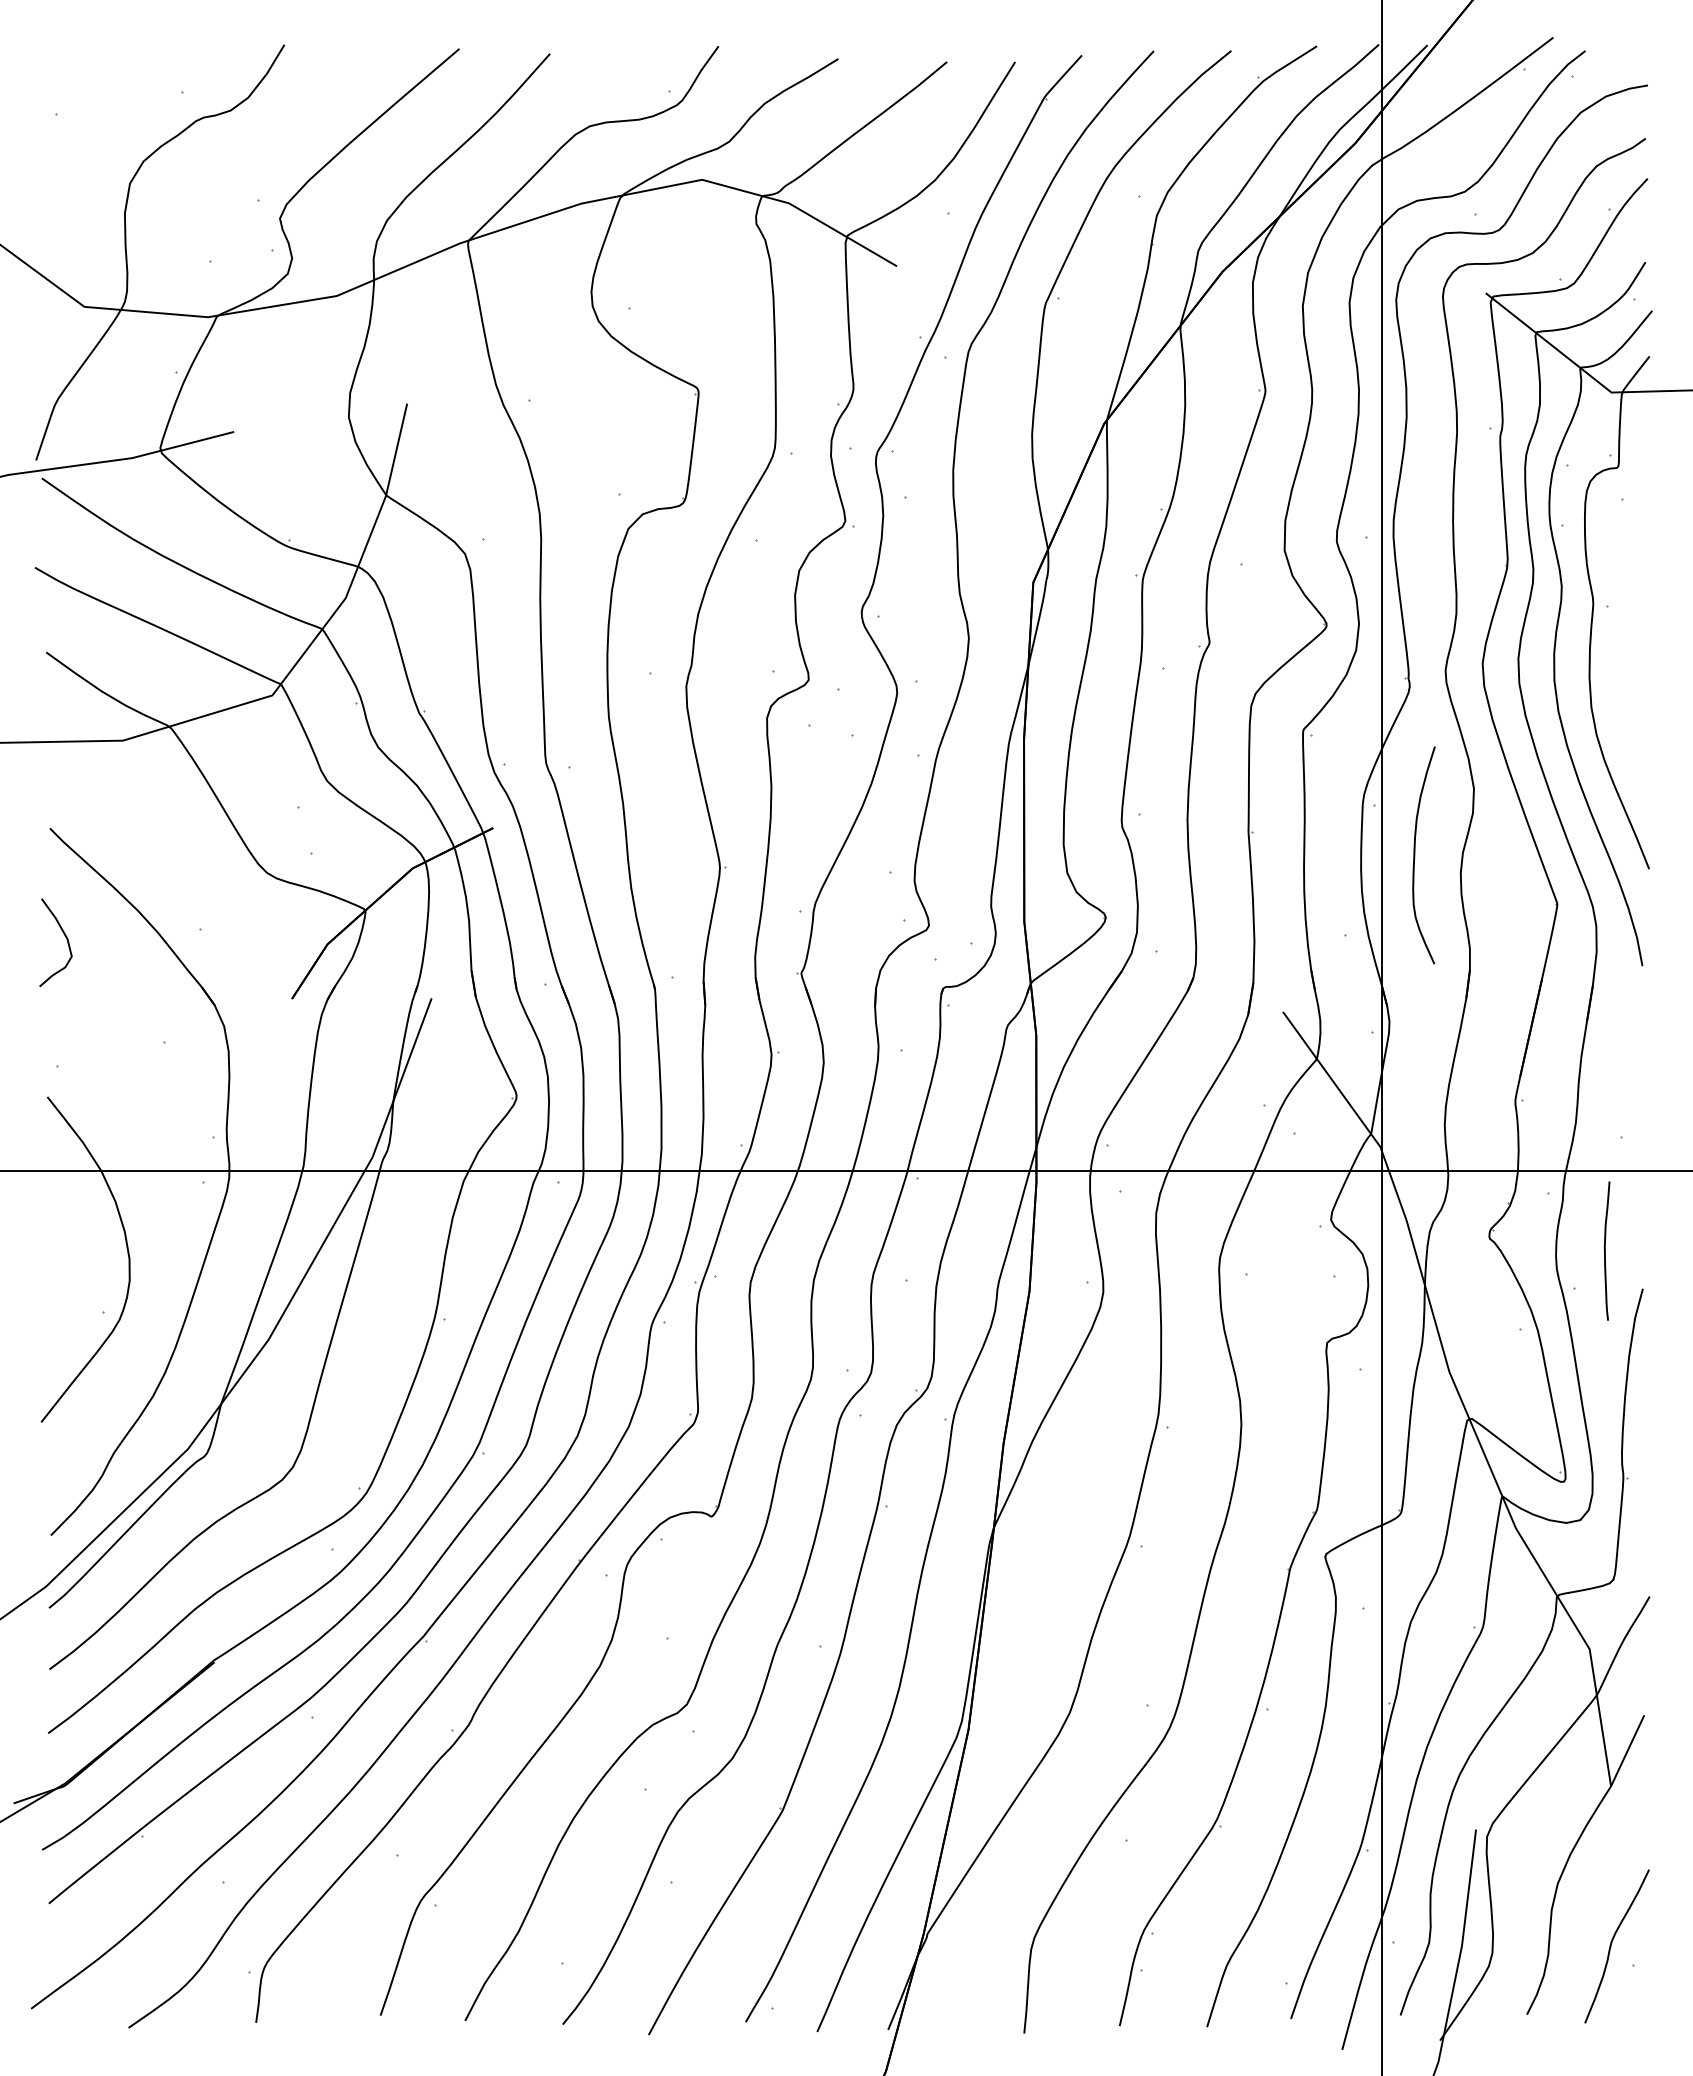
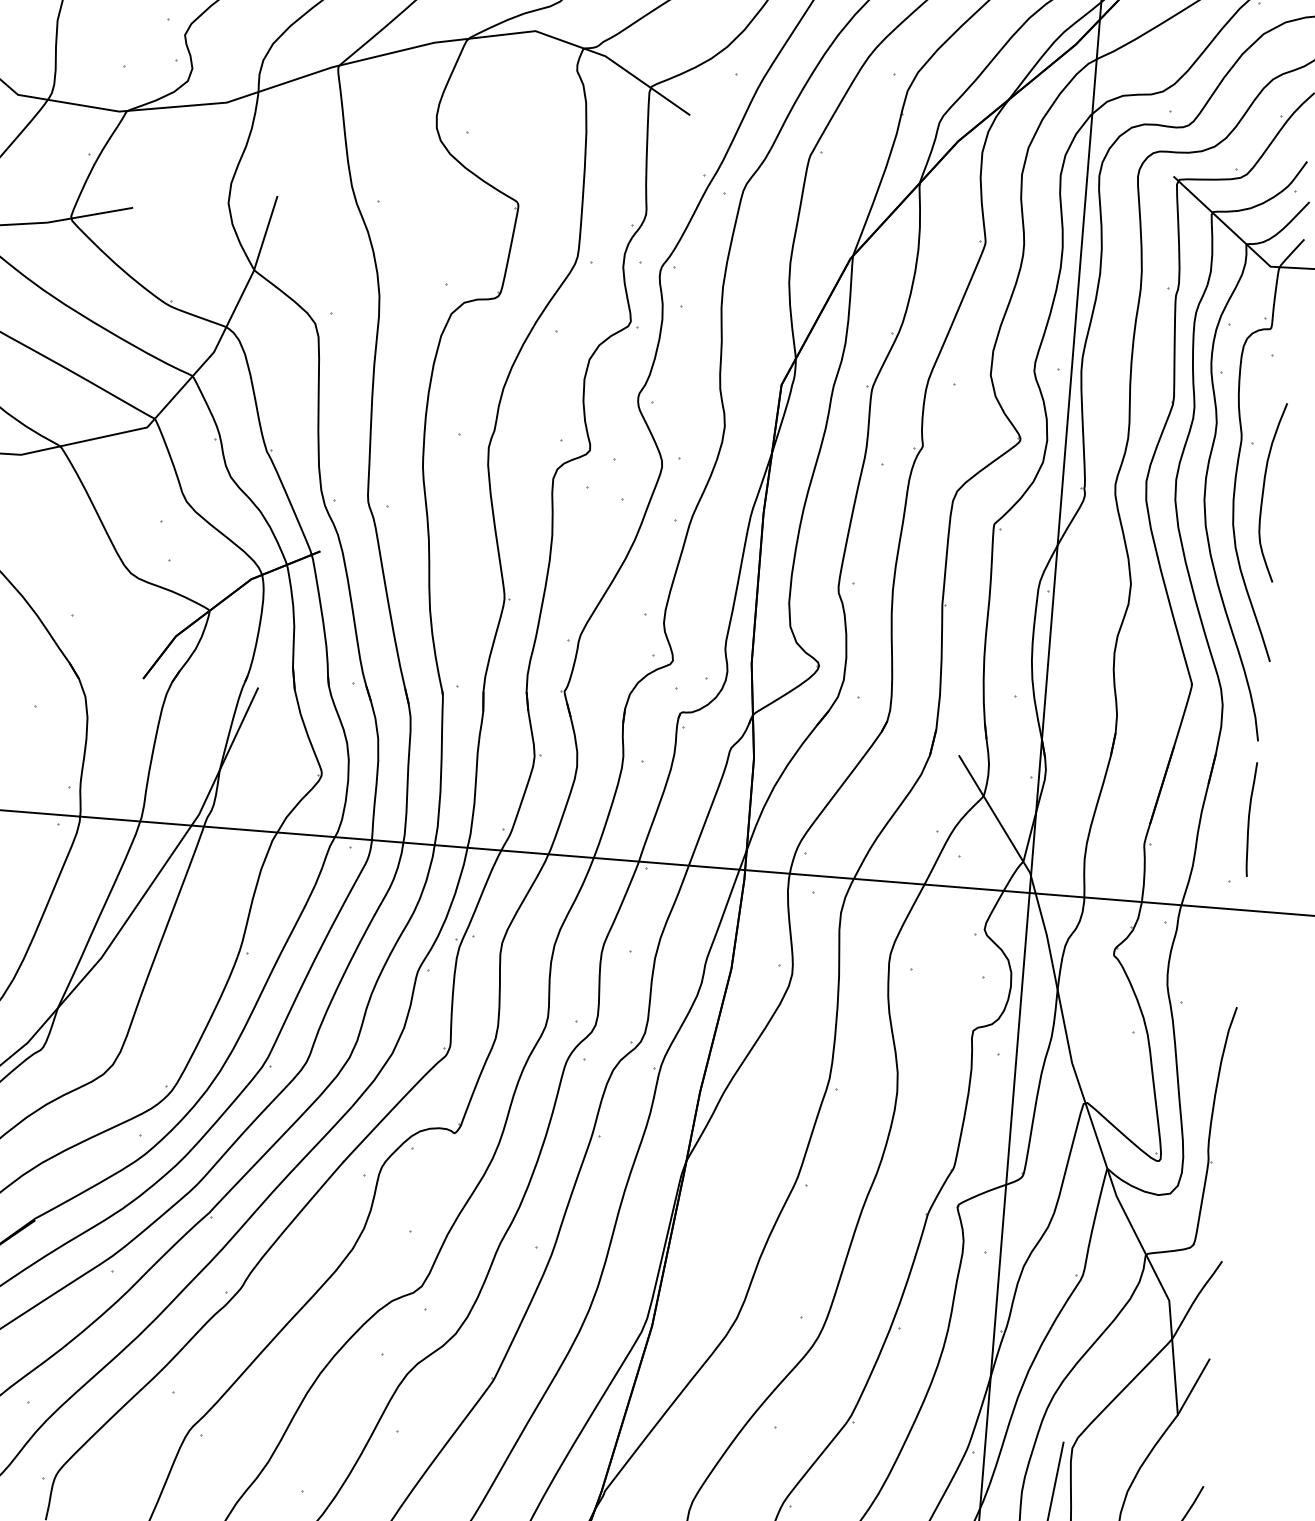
curve: (1415, 855) -> (1264, 491), moved
curve: (1605, 1250) -> (1249, 818), moved

